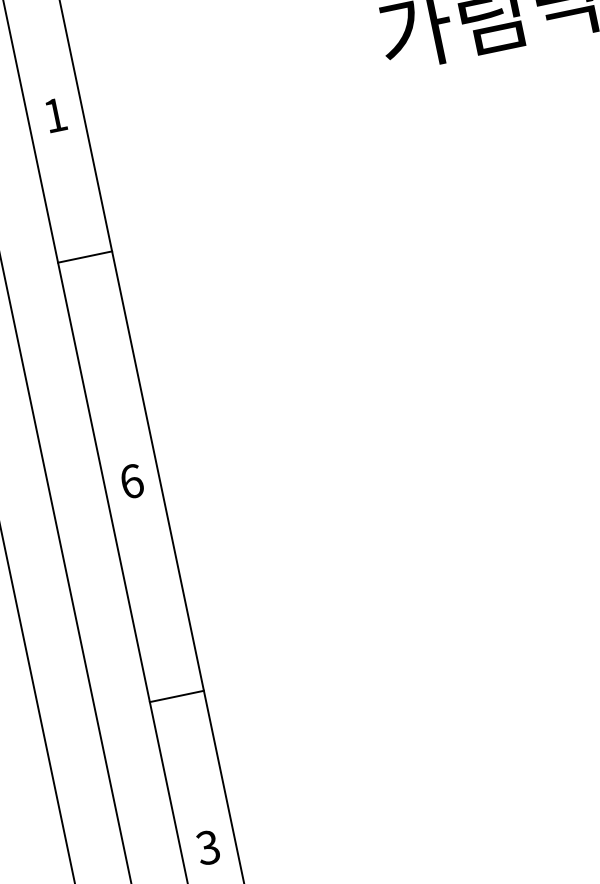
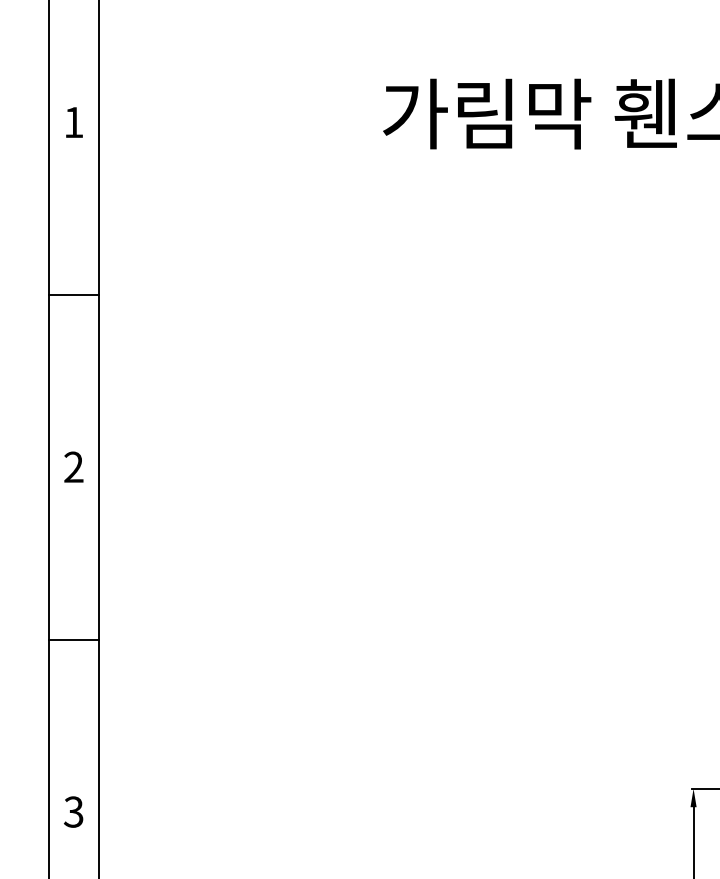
line: (84, 256) -> (73, 294), moved
text: (131, 481) -> (73, 467), 6 -> 2
line: (176, 696) -> (73, 639), moved

